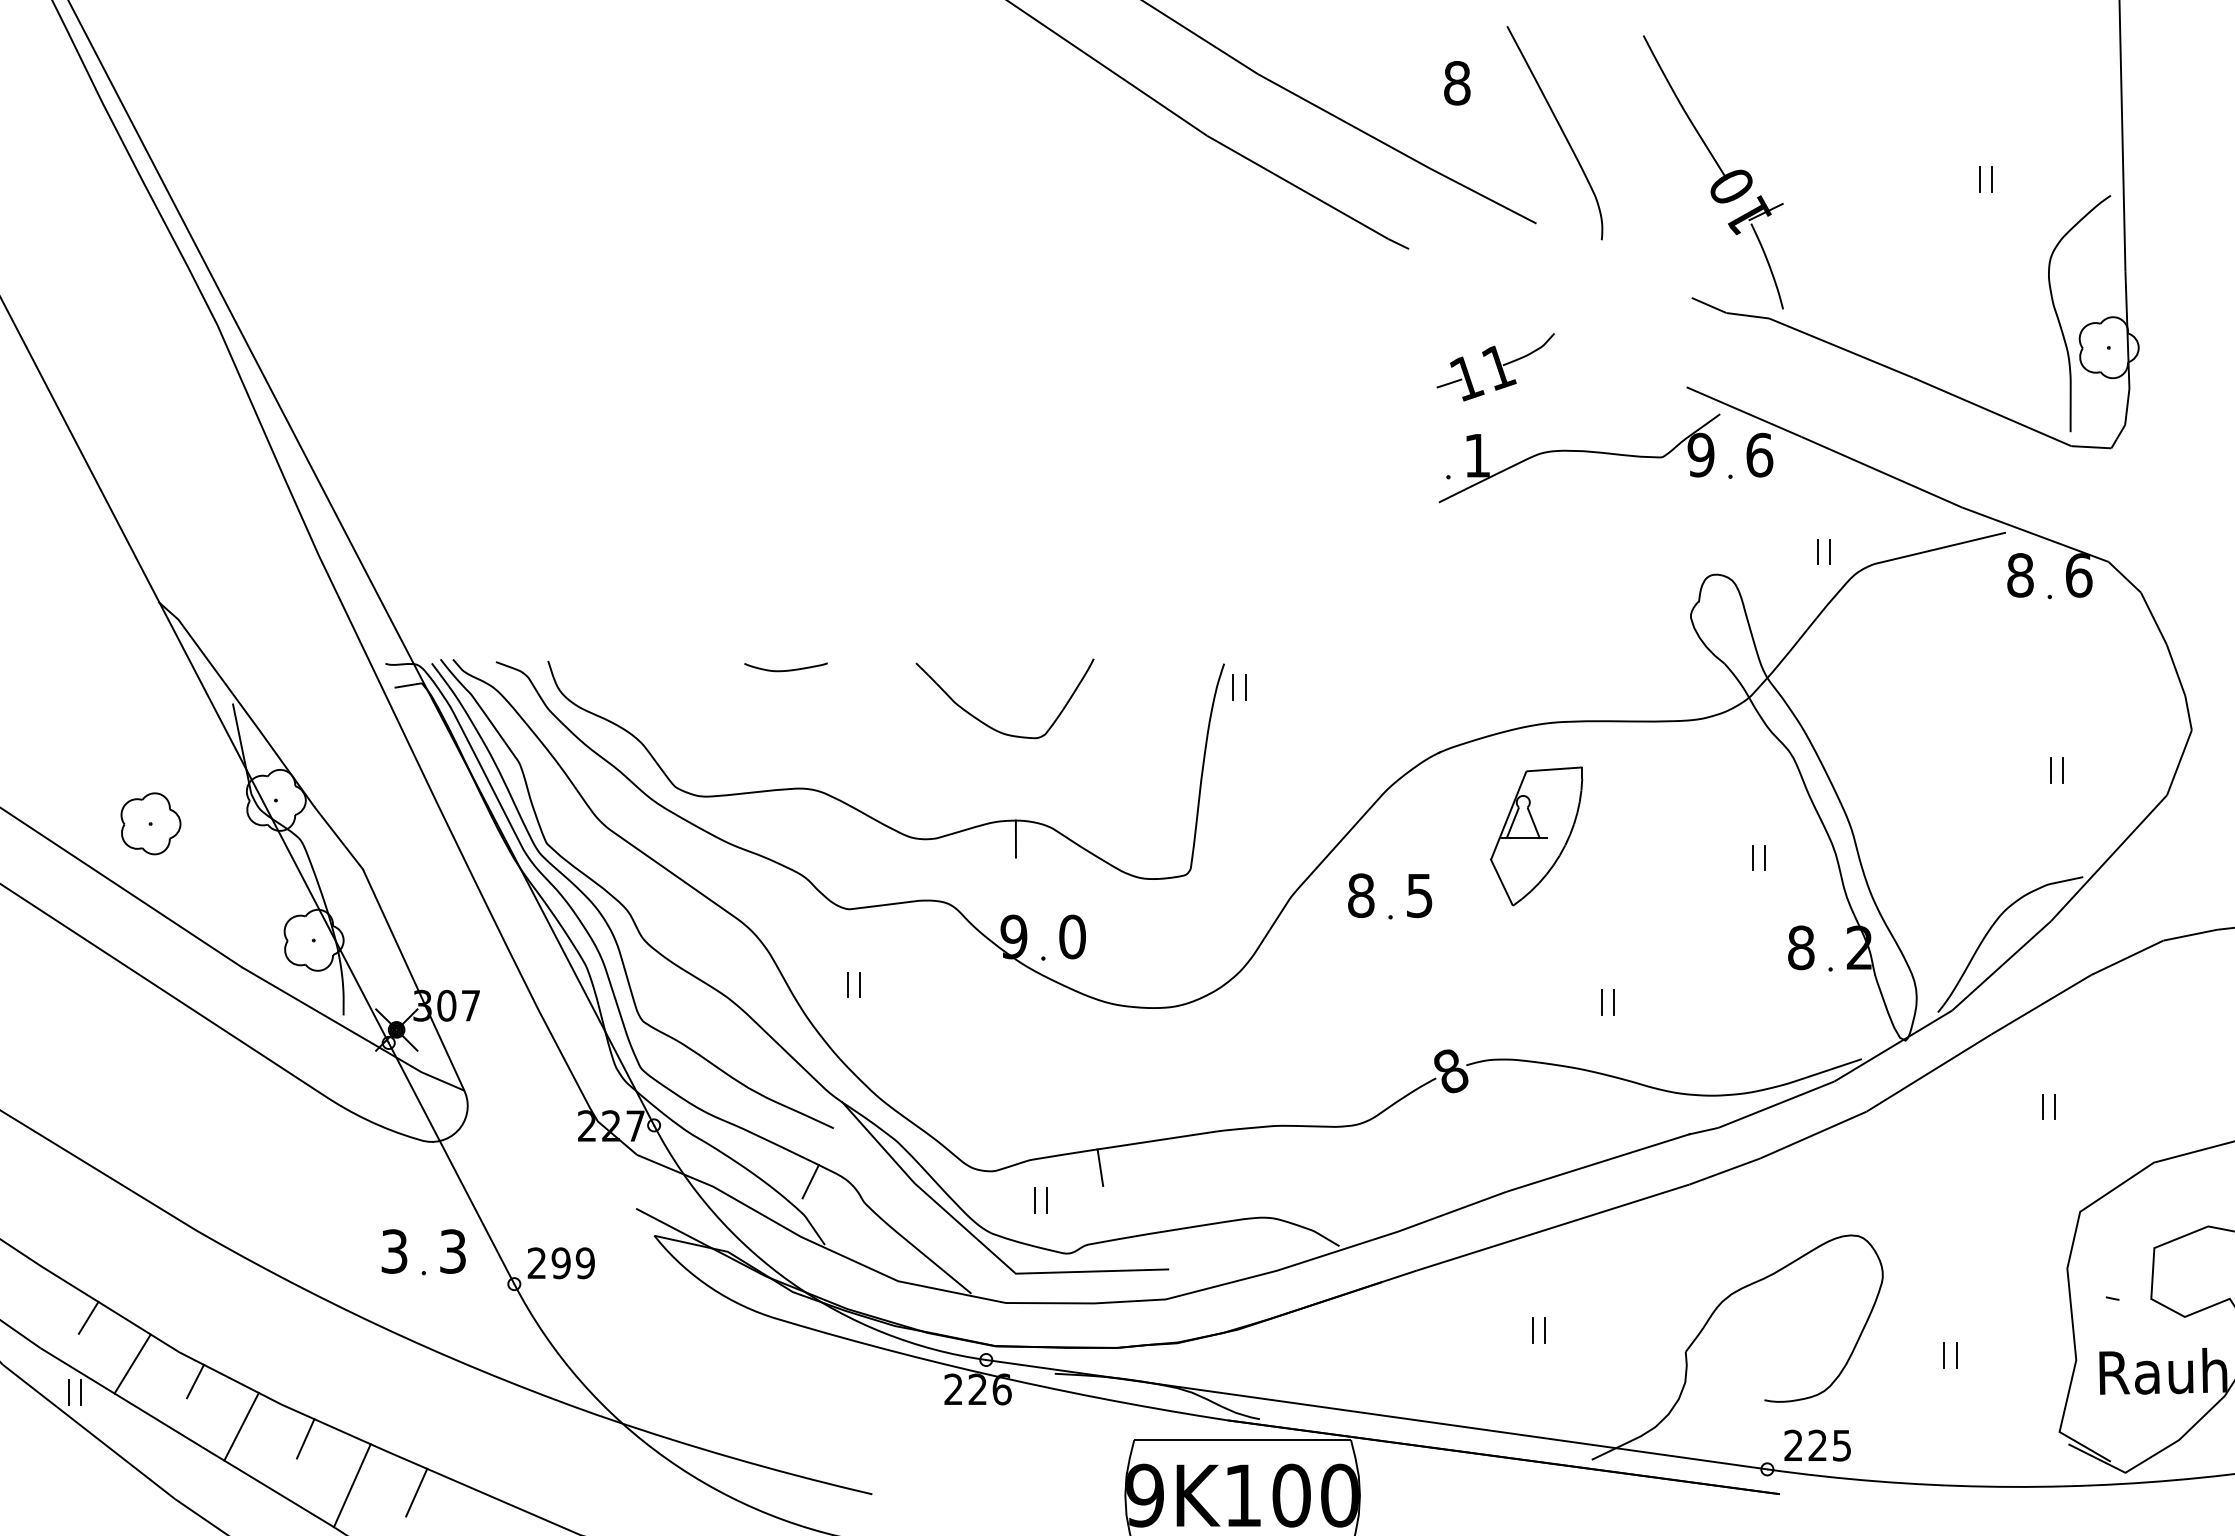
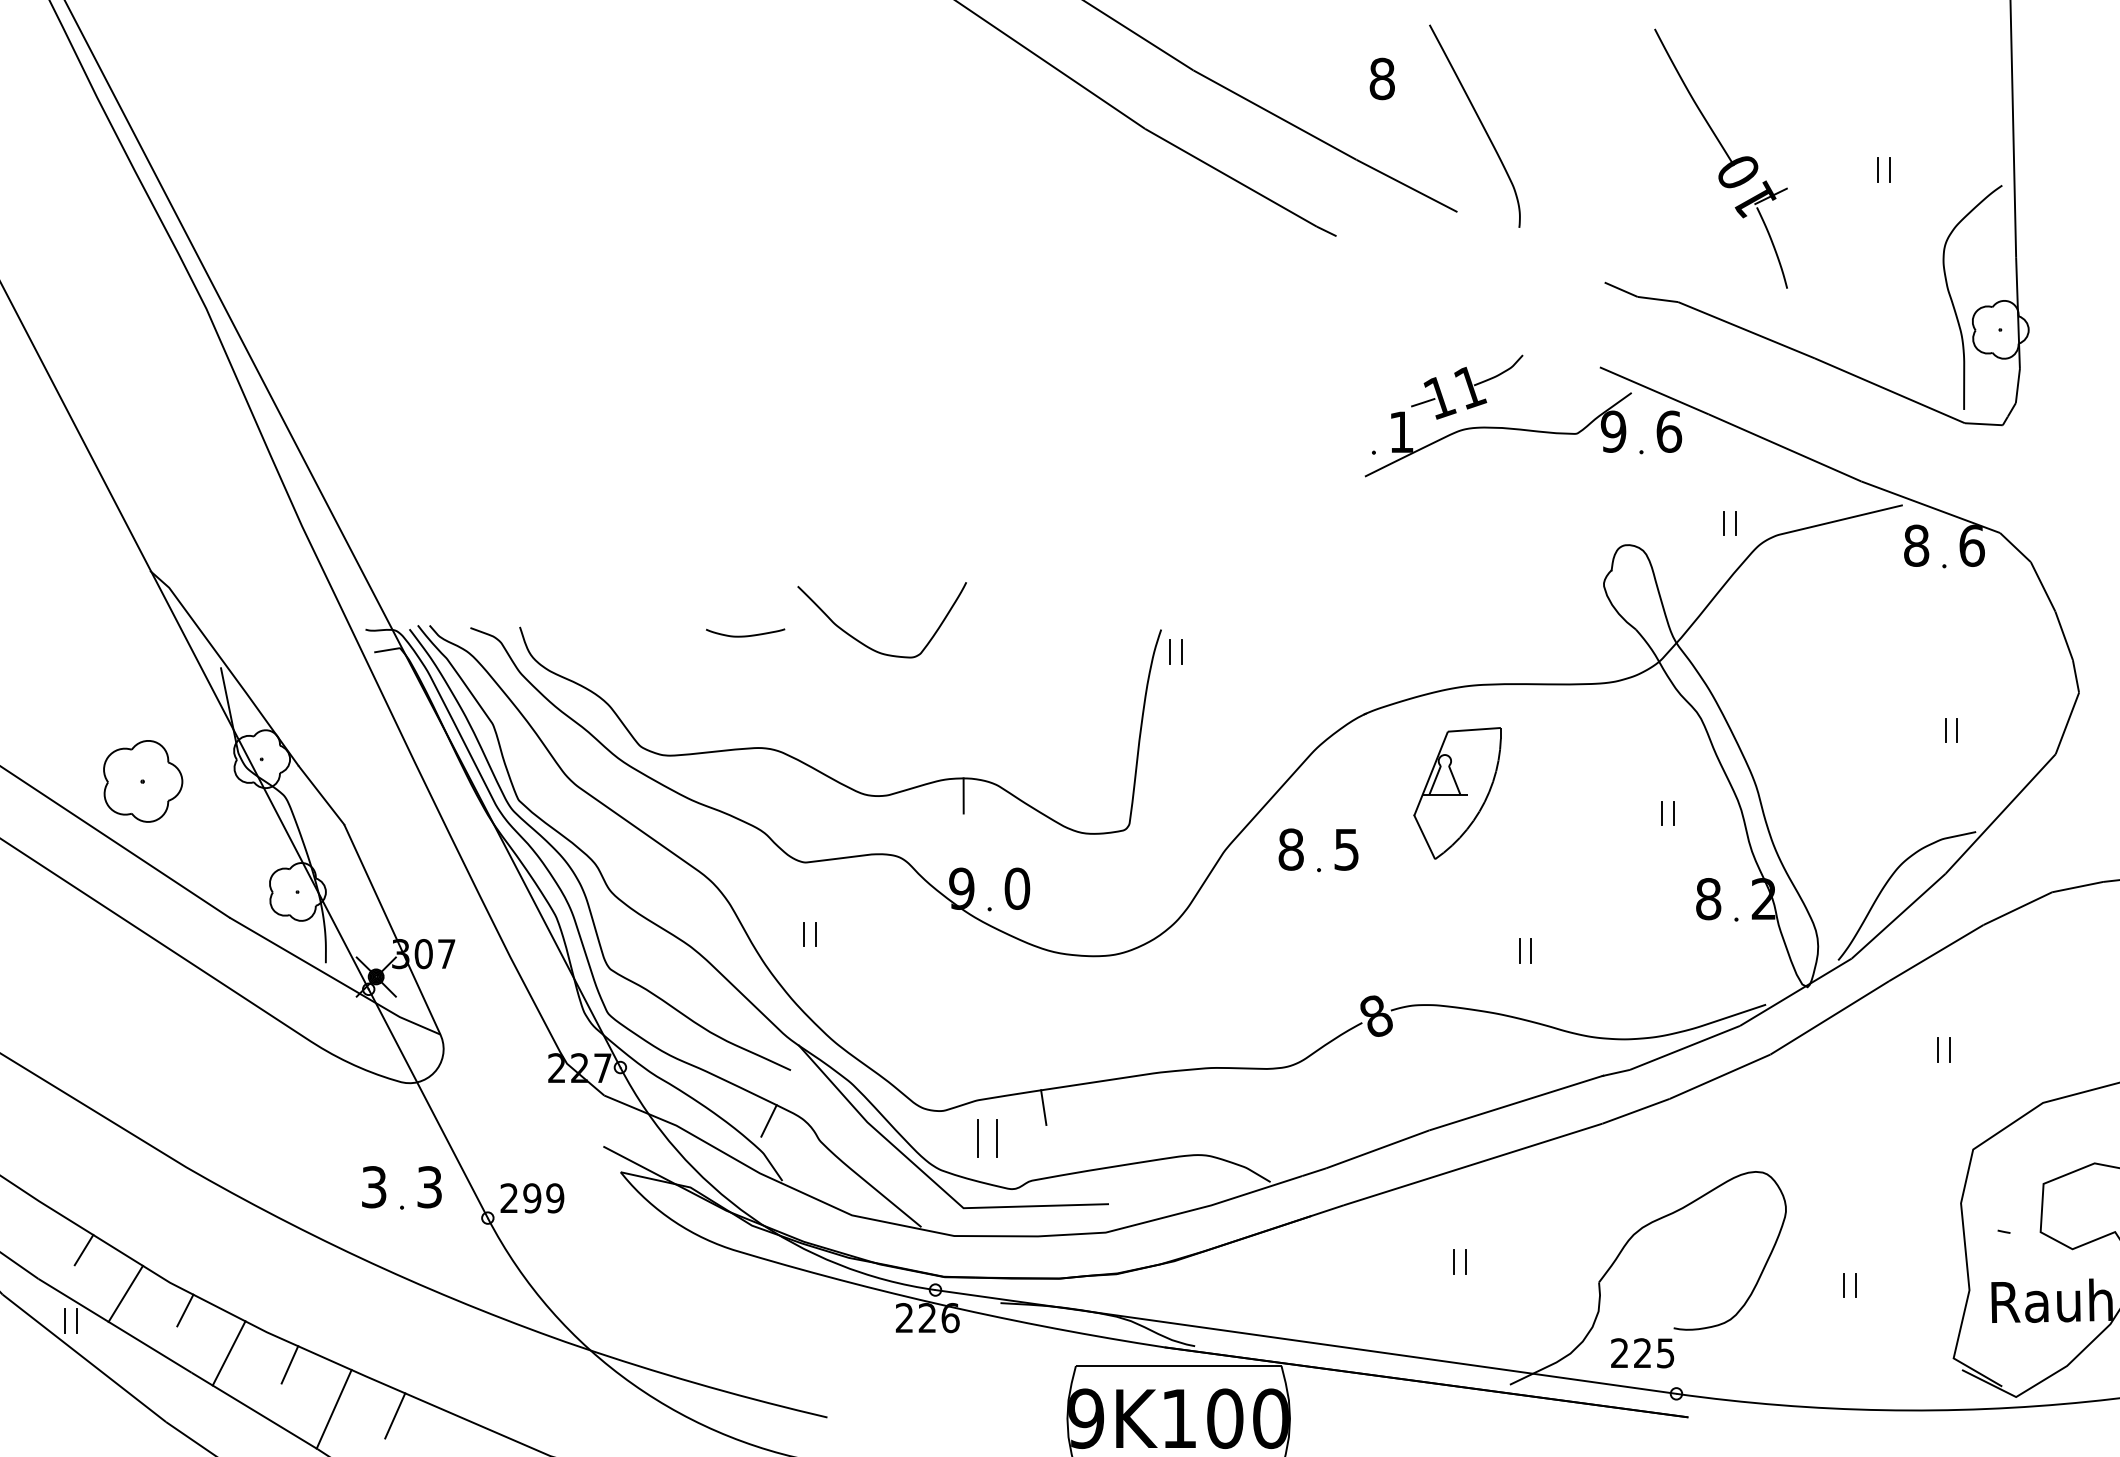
part: (1719, 169) -> (1726, 156), moved
part: (1495, 367) -> (1466, 387), moved
curve: (989, 725) -> (867, 645), moved
part: (150, 823) -> (142, 781), size x1.4
part: (1040, 1200) -> (986, 1138), size x1.6
text: (1817, 1445) -> (1642, 1353), moved

